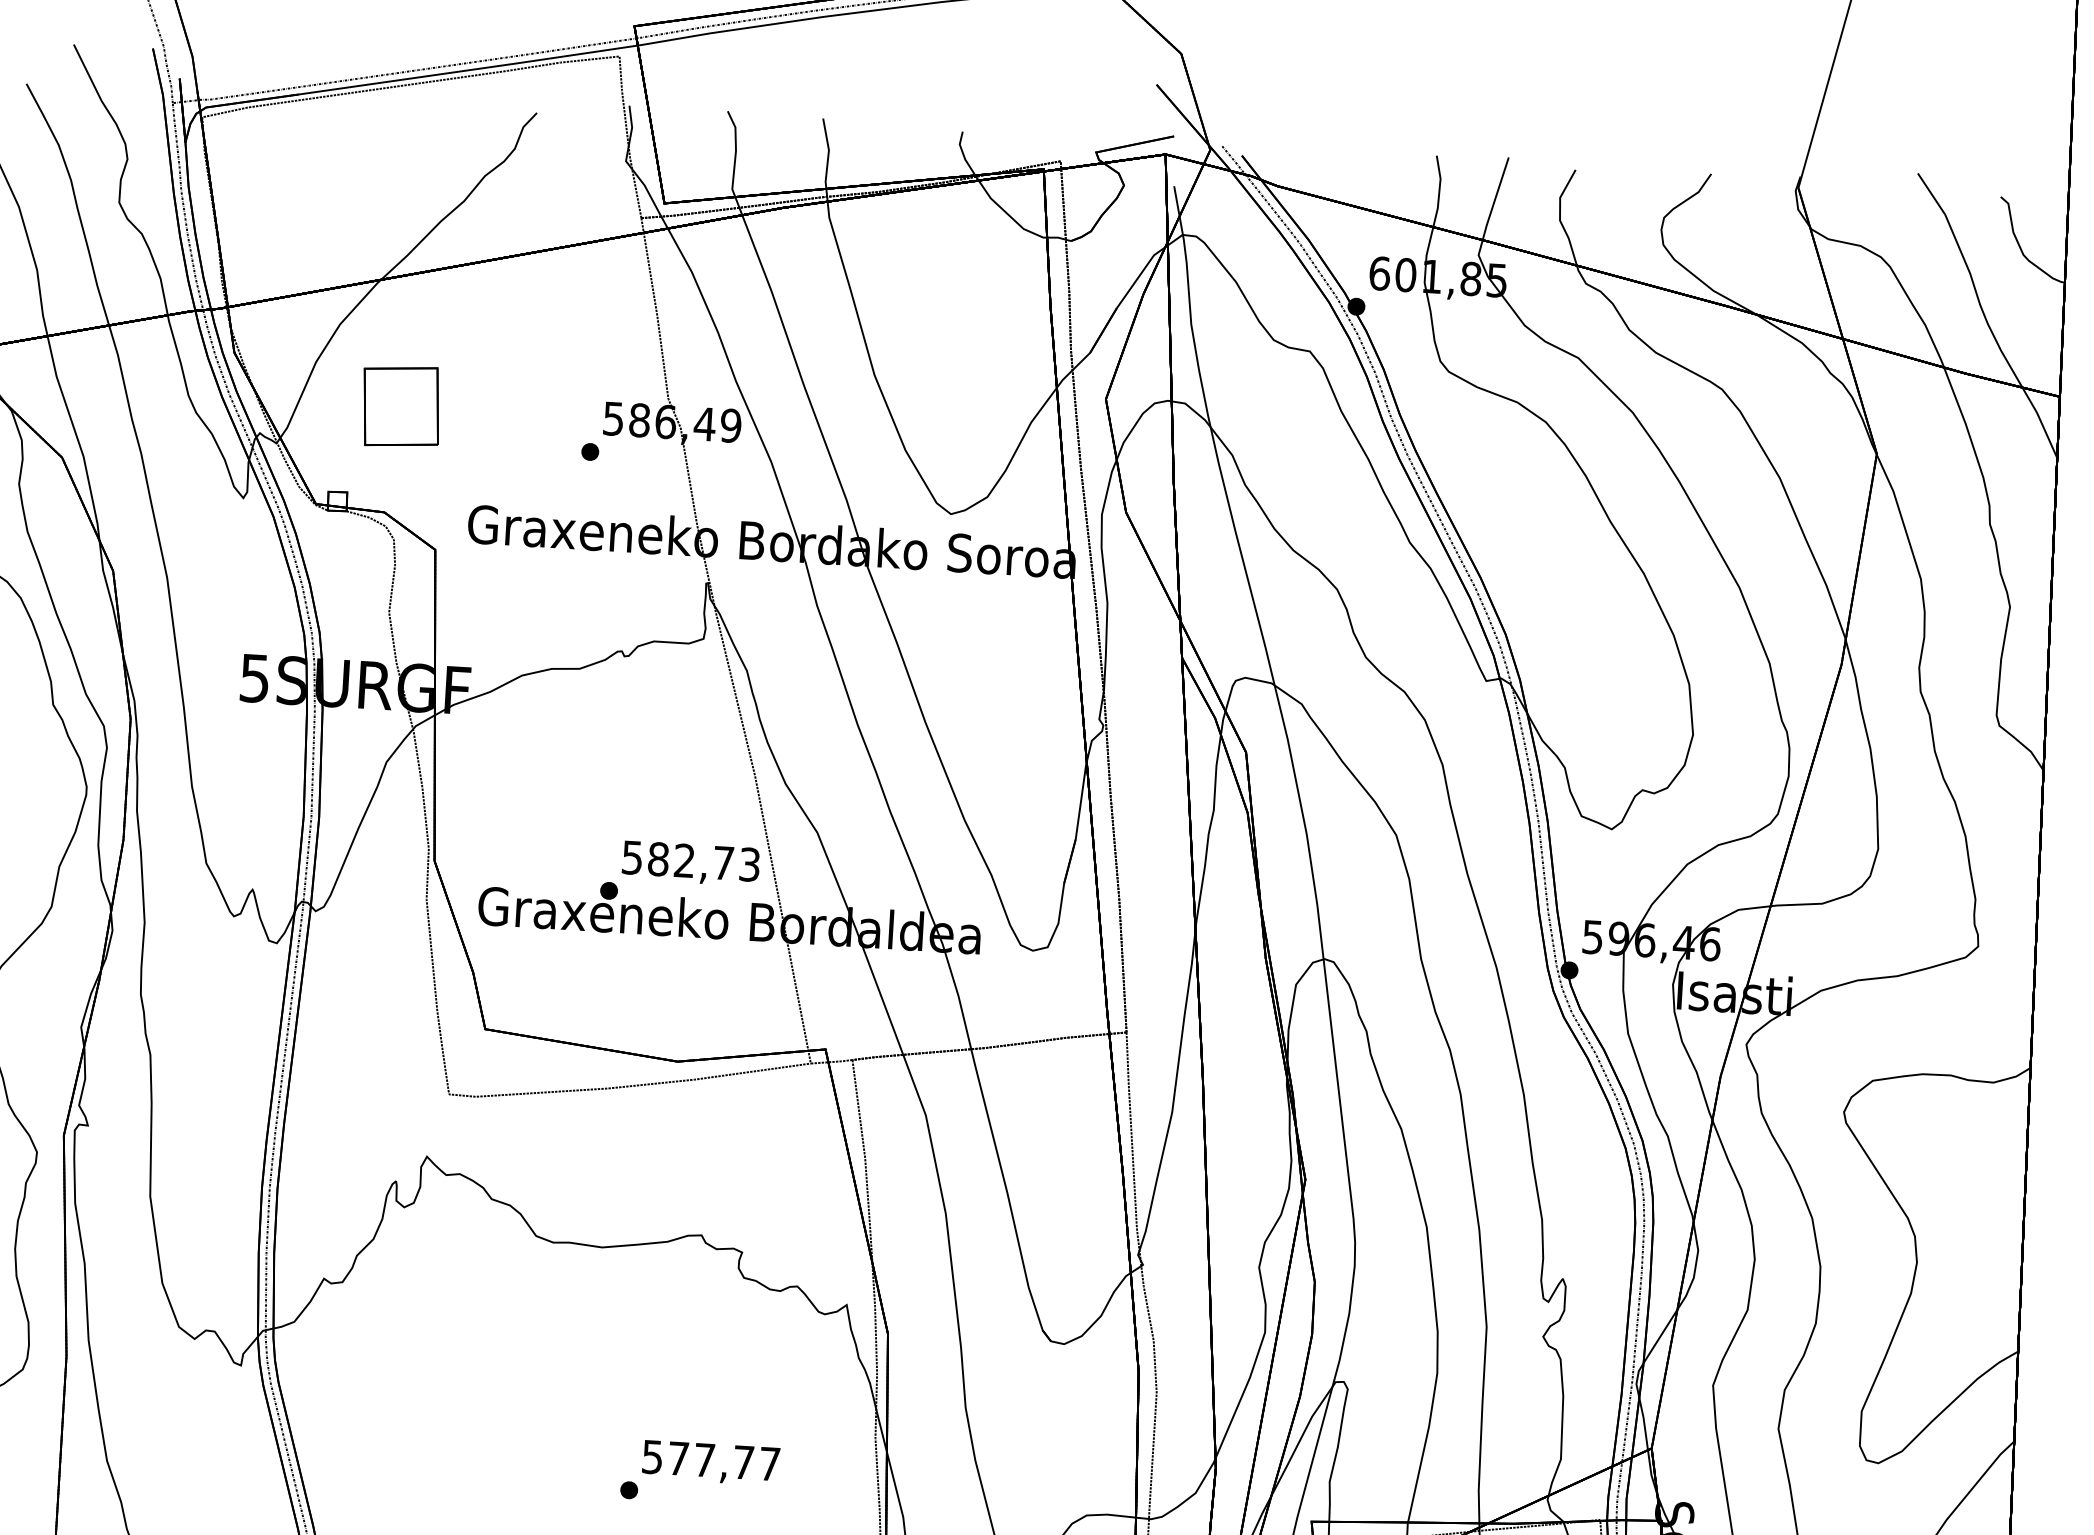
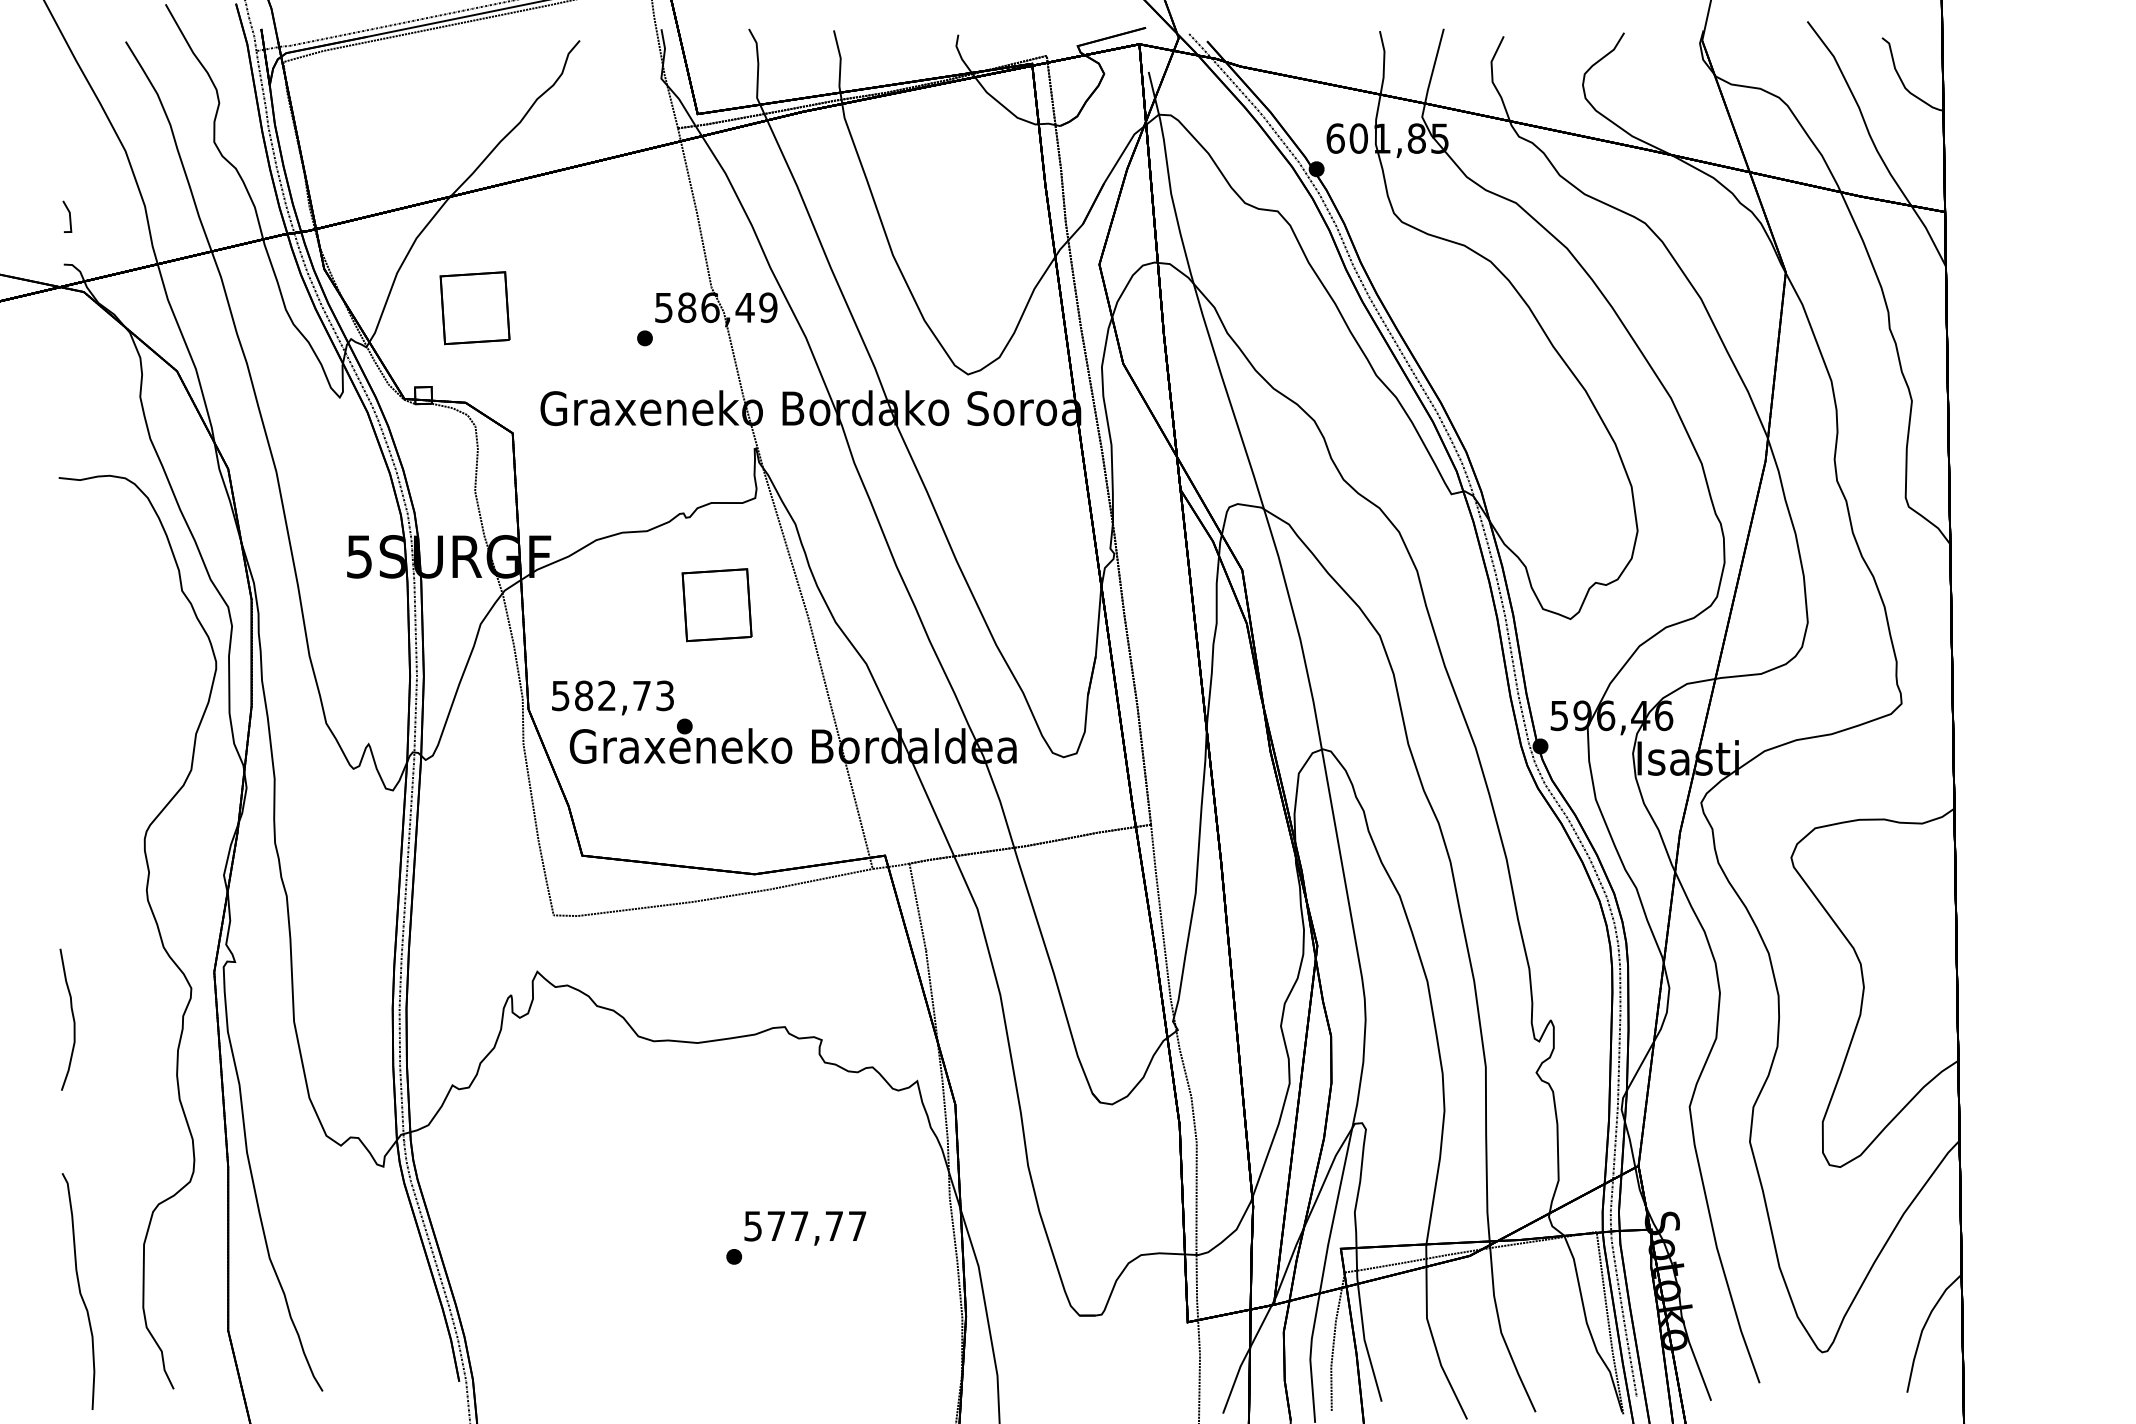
part: (652, 756) -> (716, 605), added
text: (690, 862) -> (612, 697), moved

